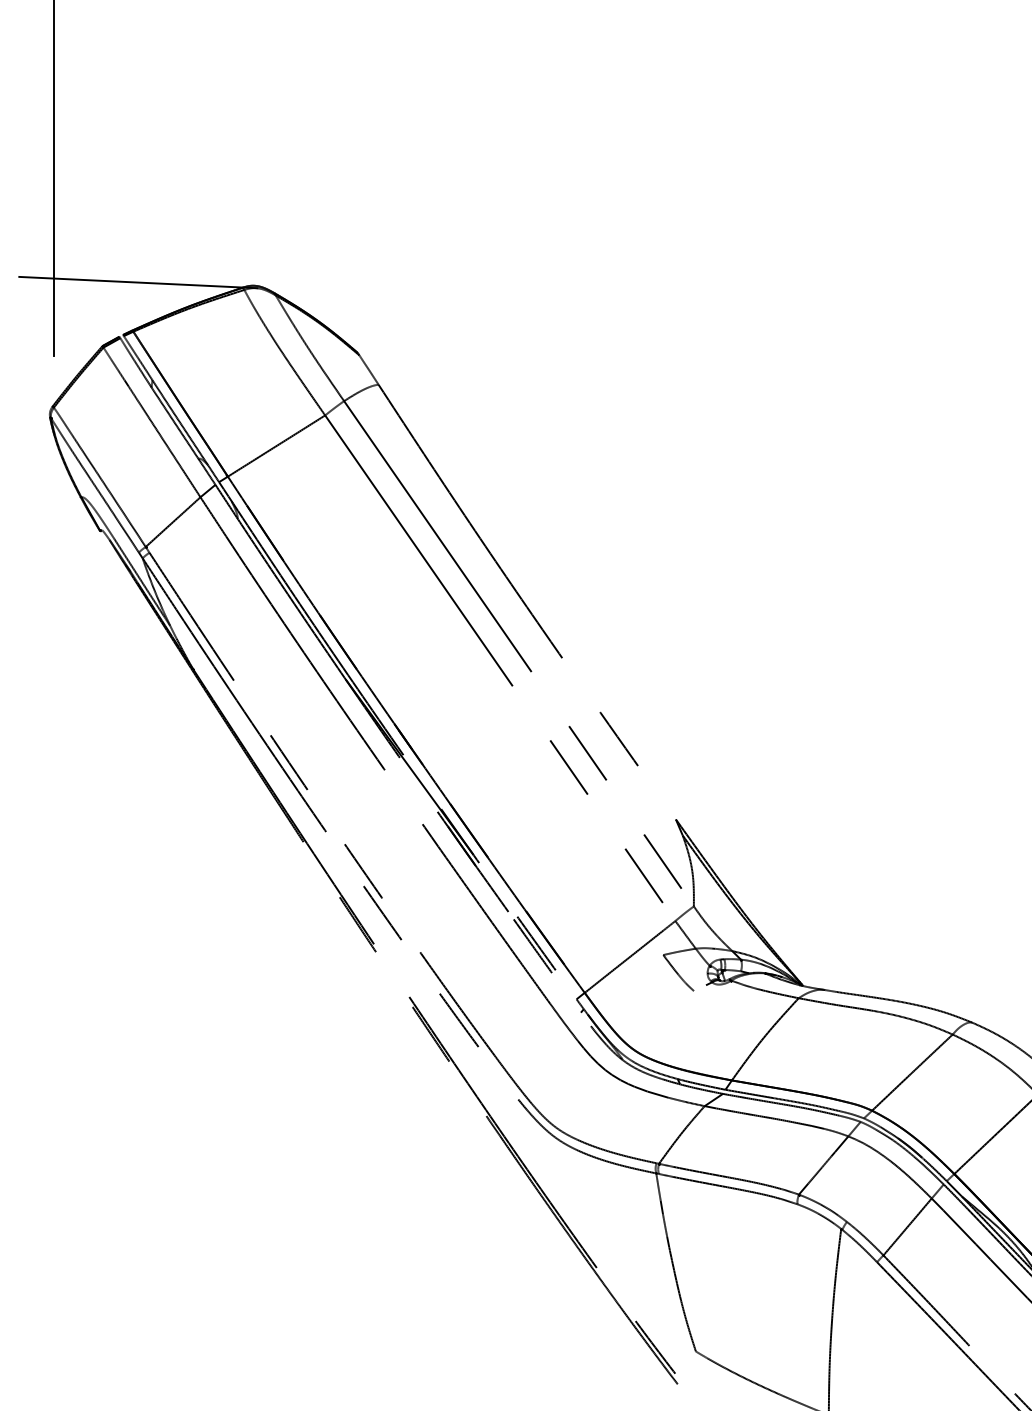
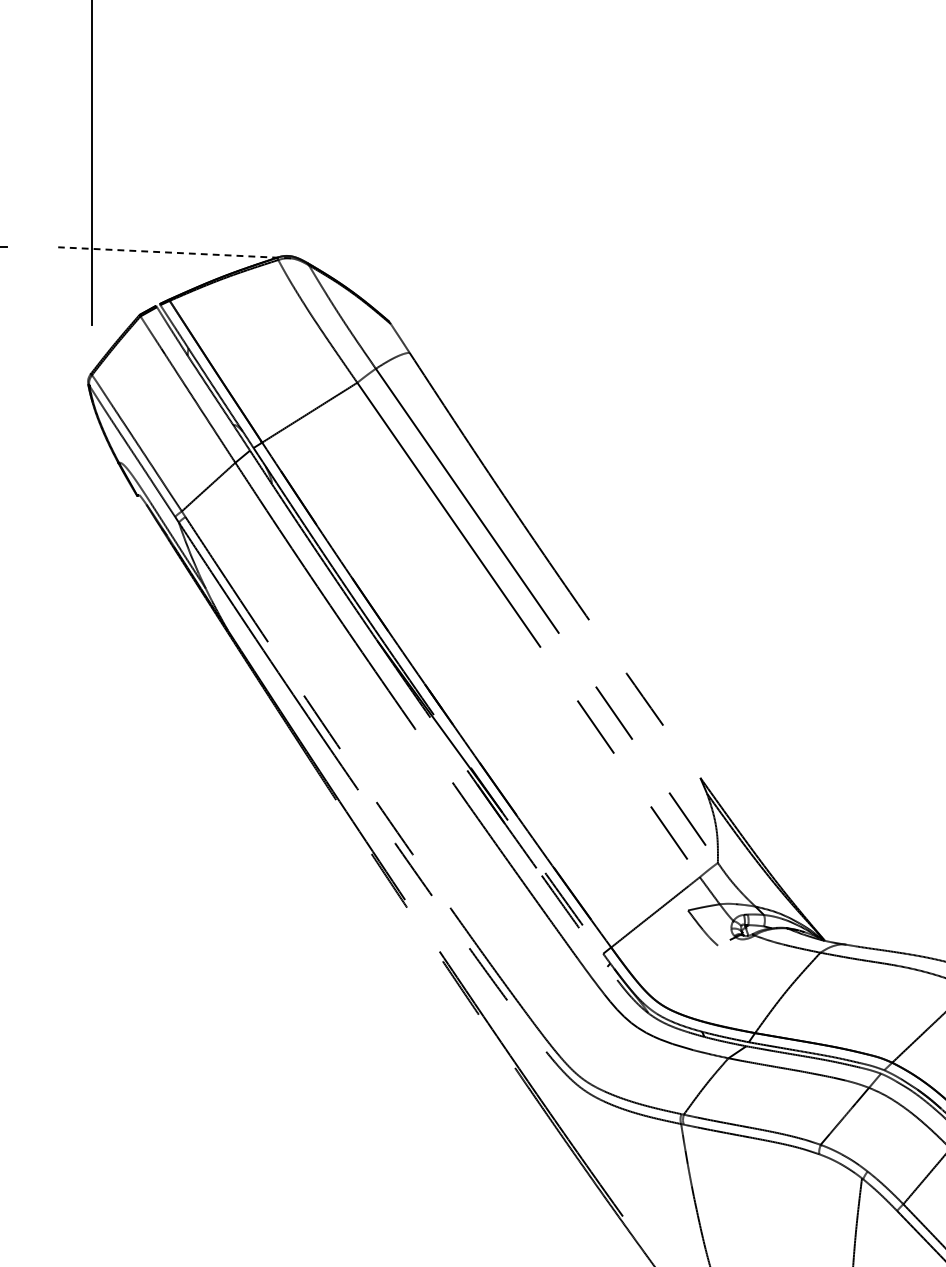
line: (137, 282) -> (173, 252), solid -> dashed

